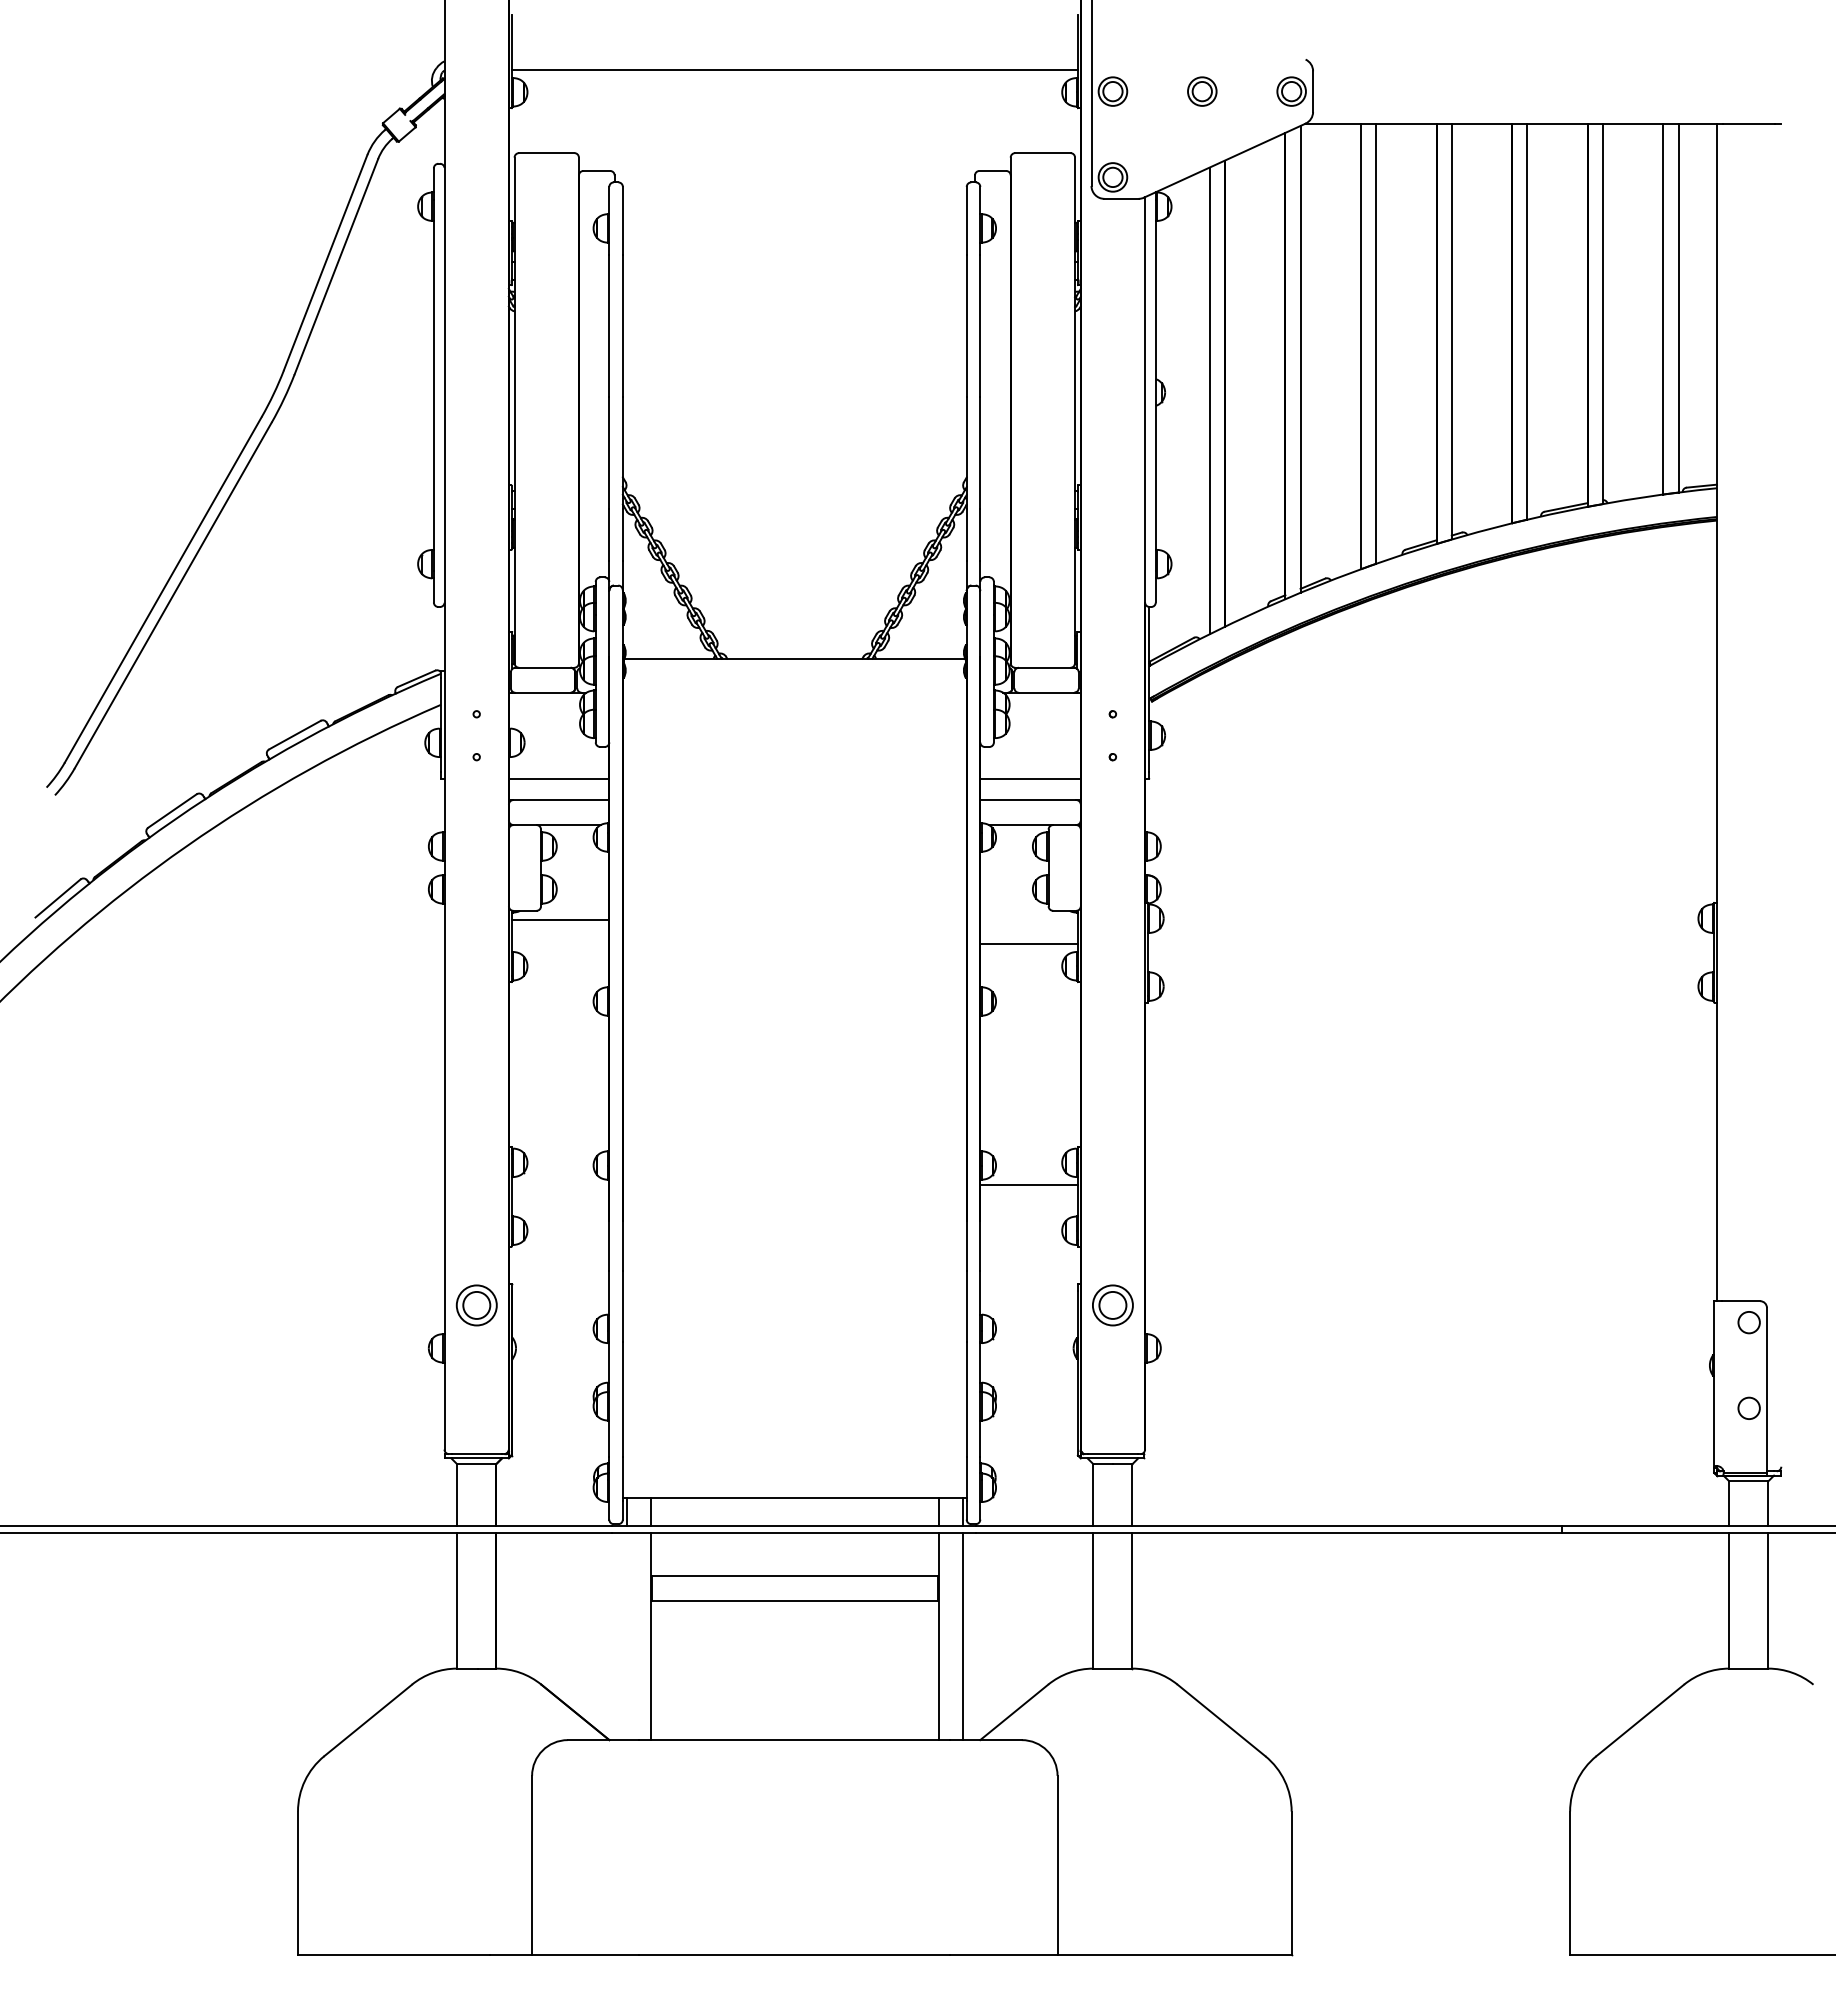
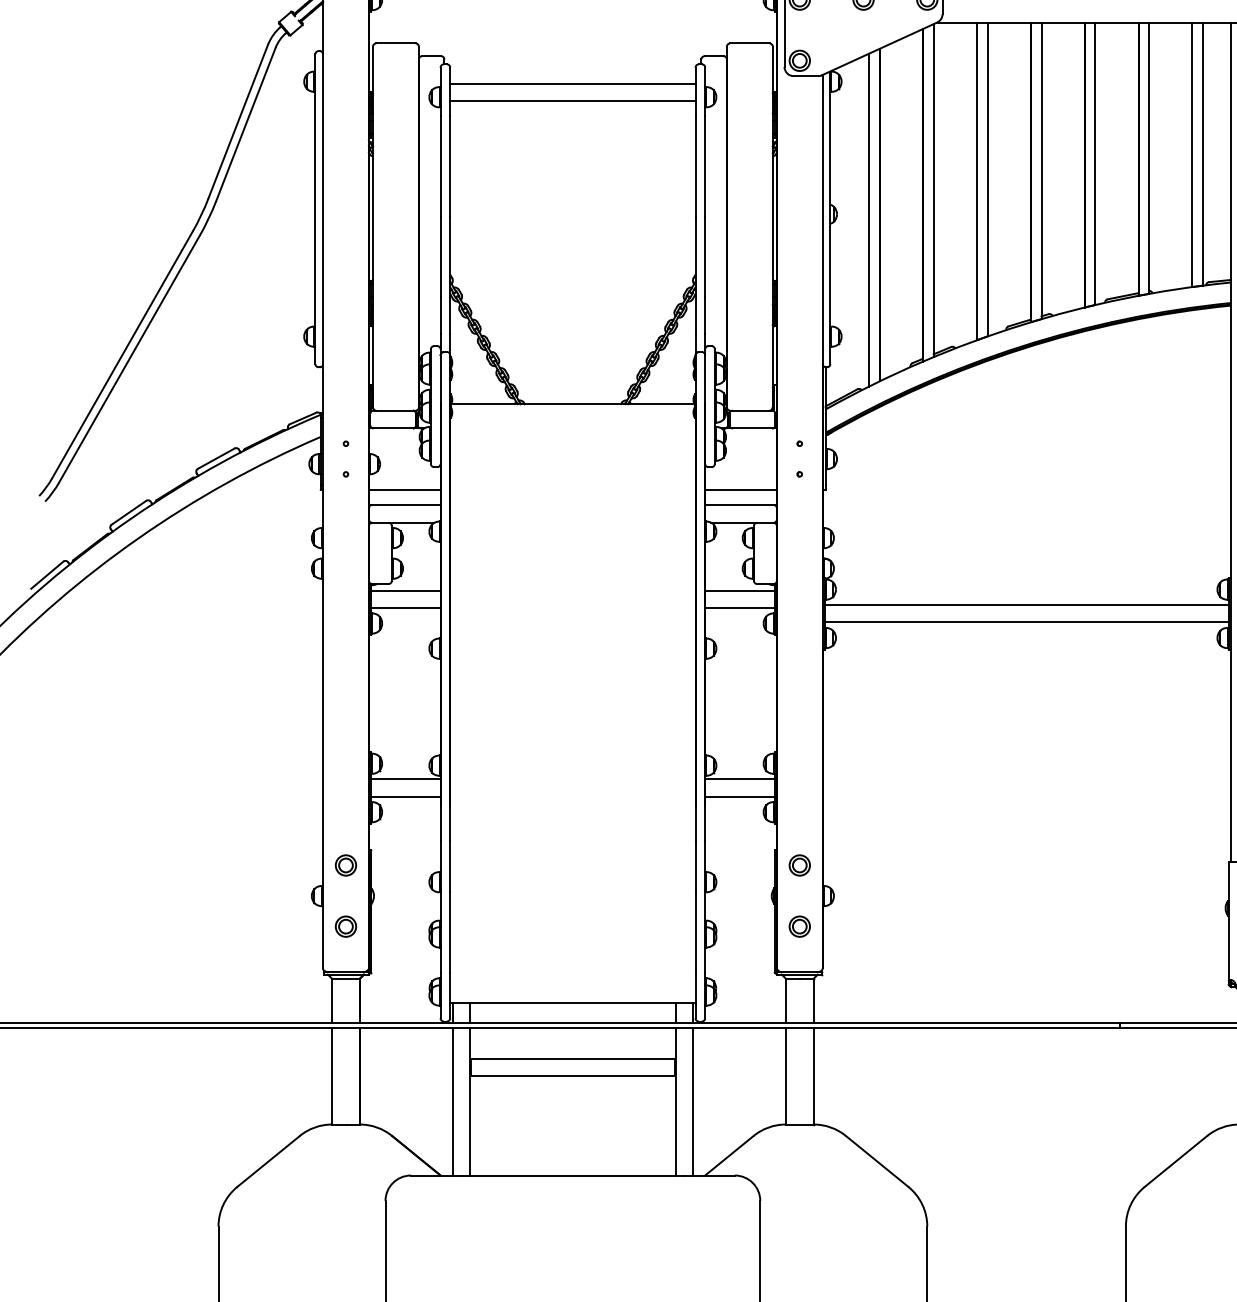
line: (794, 209) -> (572, 83), added
line: (794, 233) -> (572, 100), added
line: (1028, 920) -> (739, 590), added
line: (1430, 940) -> (1026, 605), added
line: (560, 944) -> (405, 608), added
line: (1430, 964) -> (1026, 622), added
line: (560, 1184) -> (405, 779), added
line: (560, 1208) -> (405, 796), added
line: (1028, 1208) -> (739, 796), added
part: (476, 1305) -> (345, 865), size x0.71
part: (1112, 1305) -> (799, 865), size x0.71
part: (476, 1391) -> (345, 926), added
part: (1112, 1391) -> (799, 926), added
line: (626, 1636) -> (452, 1101), added

